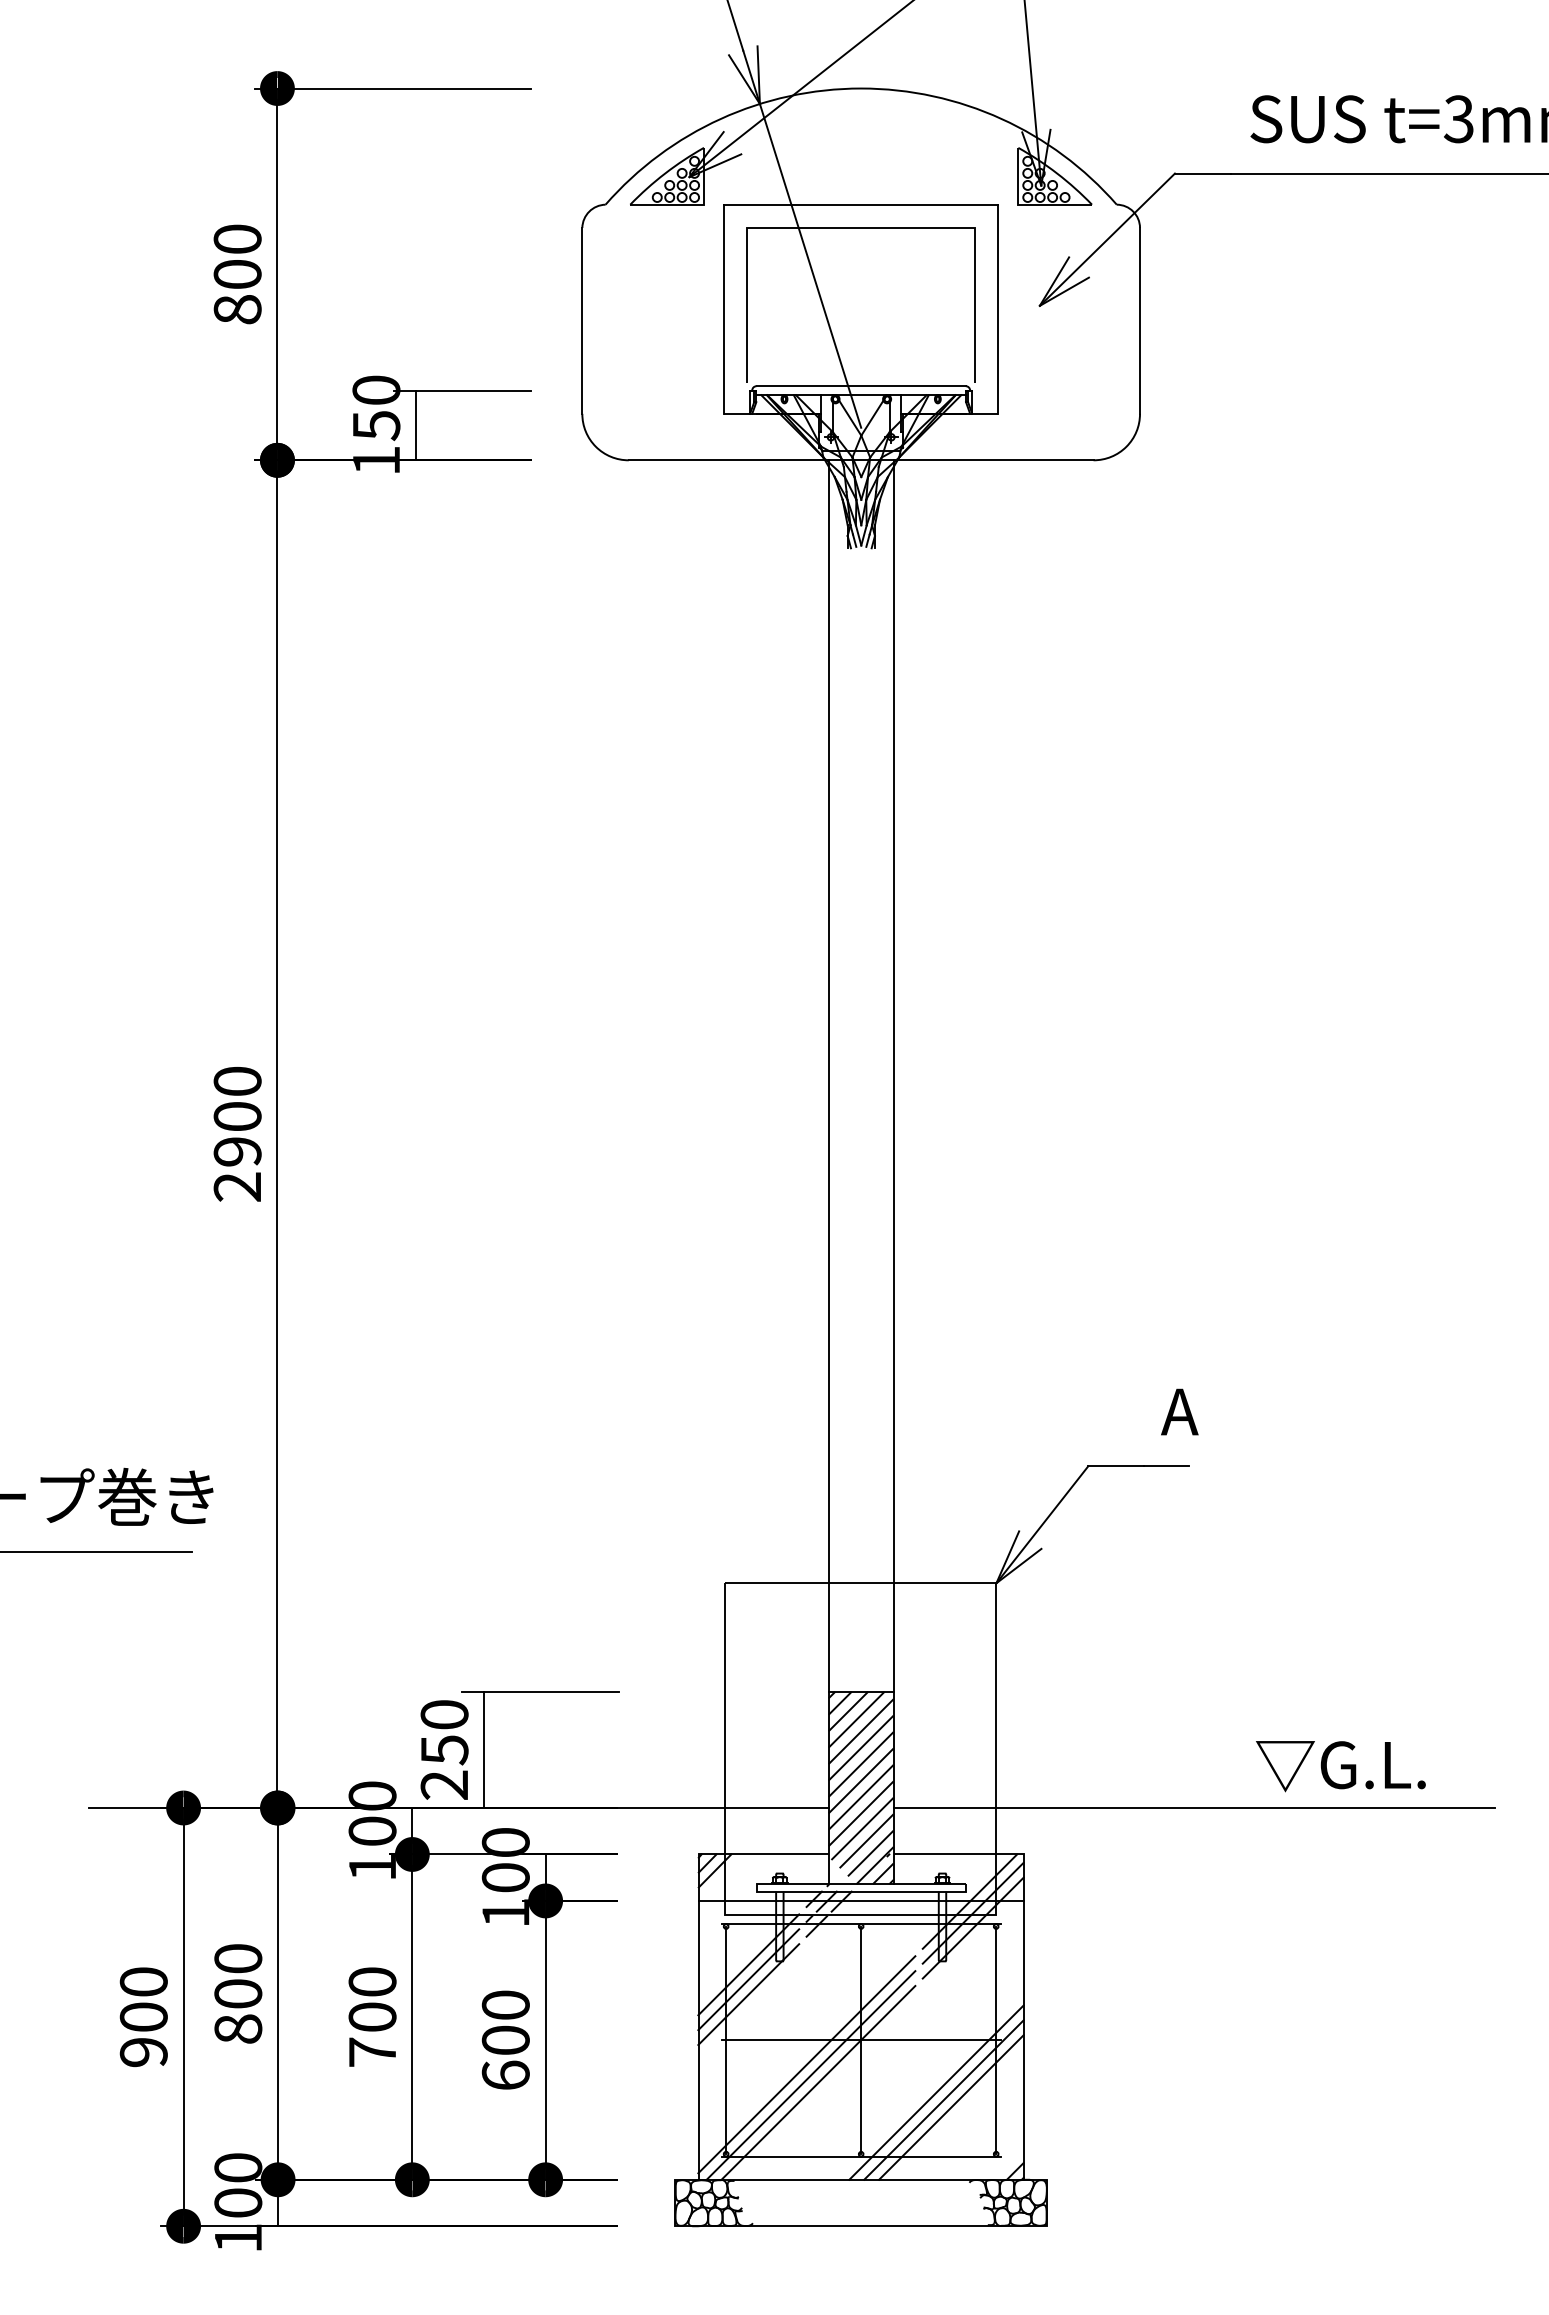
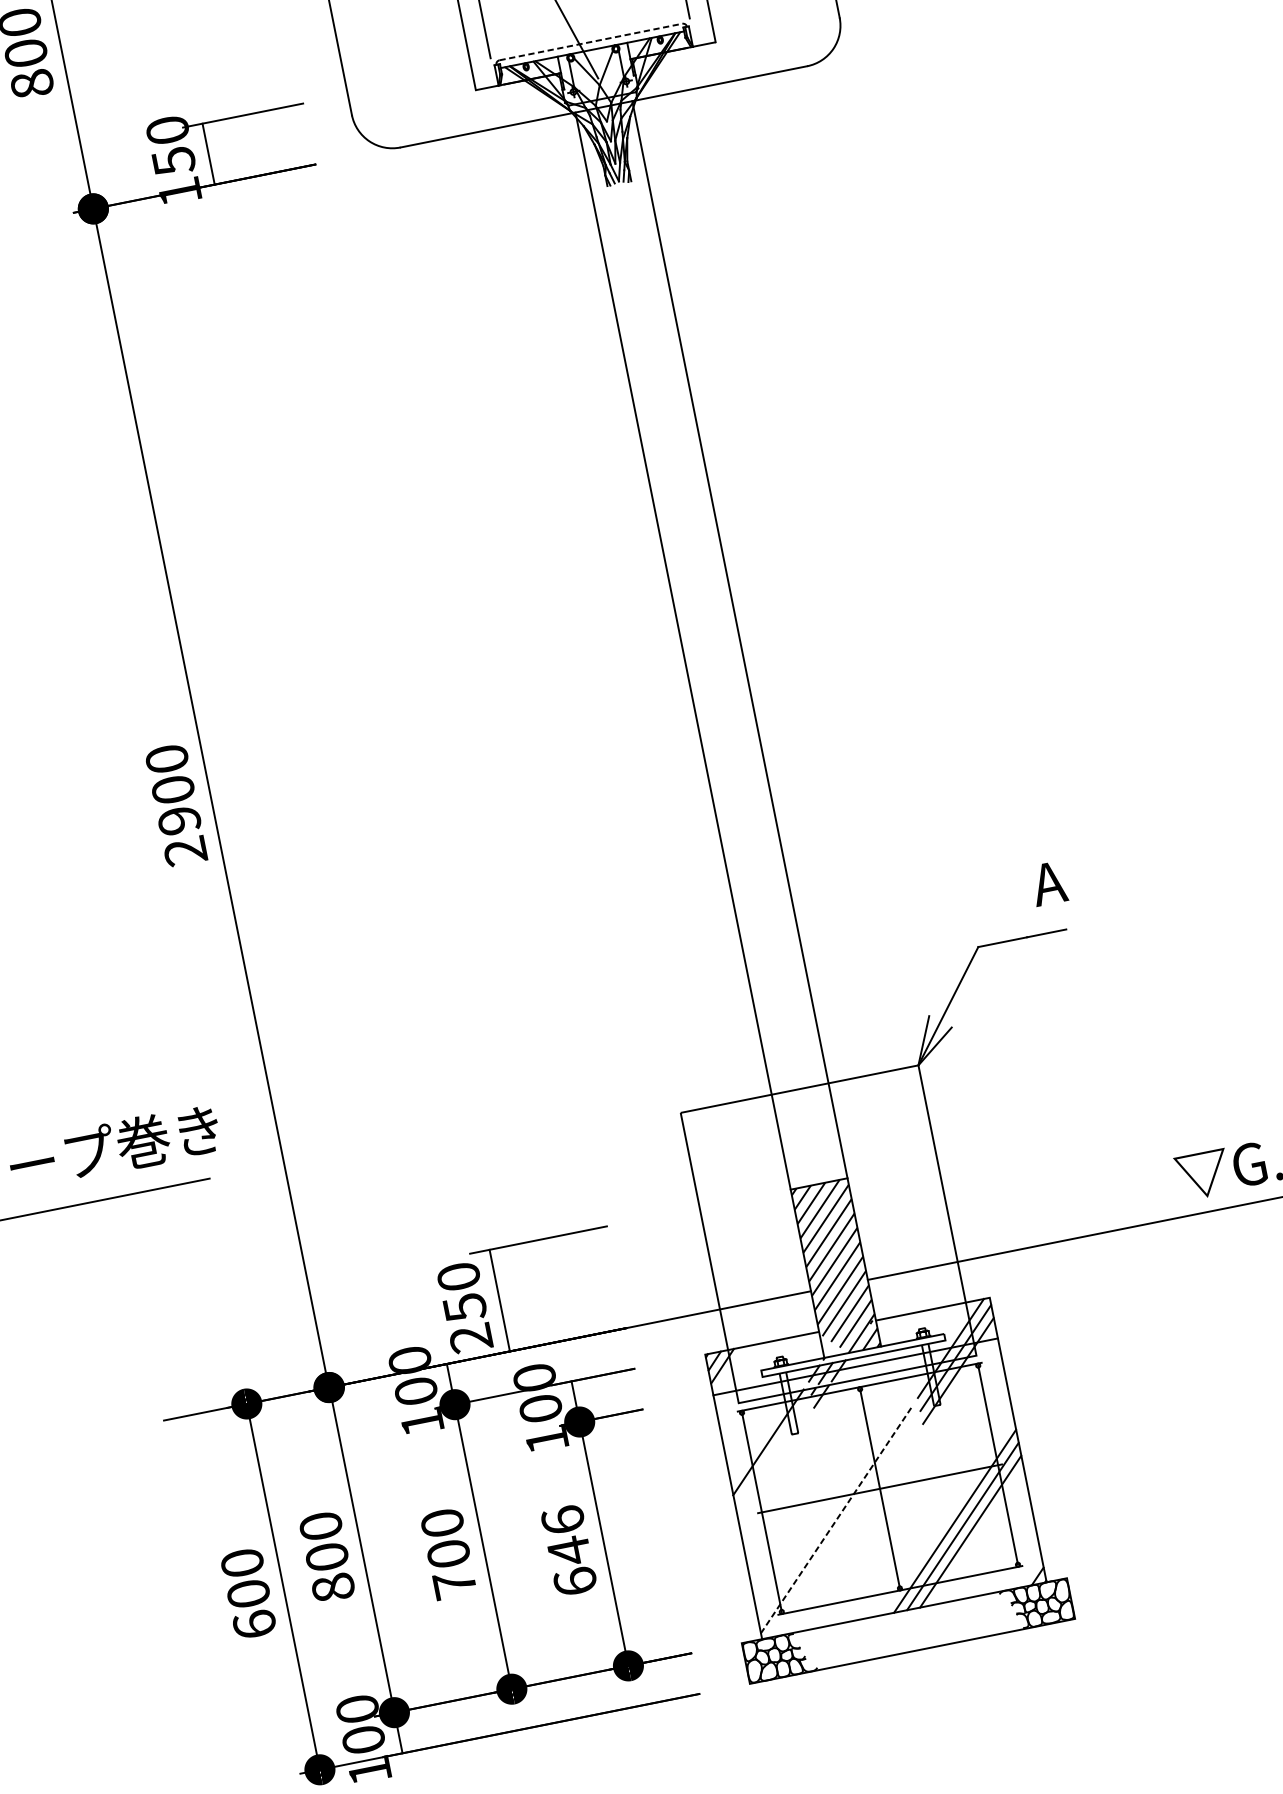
line: (861, 386) -> (591, 42), solid -> dashed
line: (748, 1979) -> (770, 1455), removed
line: (748, 1994) -> (773, 1468), removed
text: (505, 2023) -> (566, 1536), 600 -> 646
text: (143, 2052) -> (254, 1624), 900 -> 600
line: (807, 2064) -> (837, 1519), solid -> dashed
line: (810, 2075) -> (841, 1528), removed
line: (818, 2082) -> (850, 1533), removed

